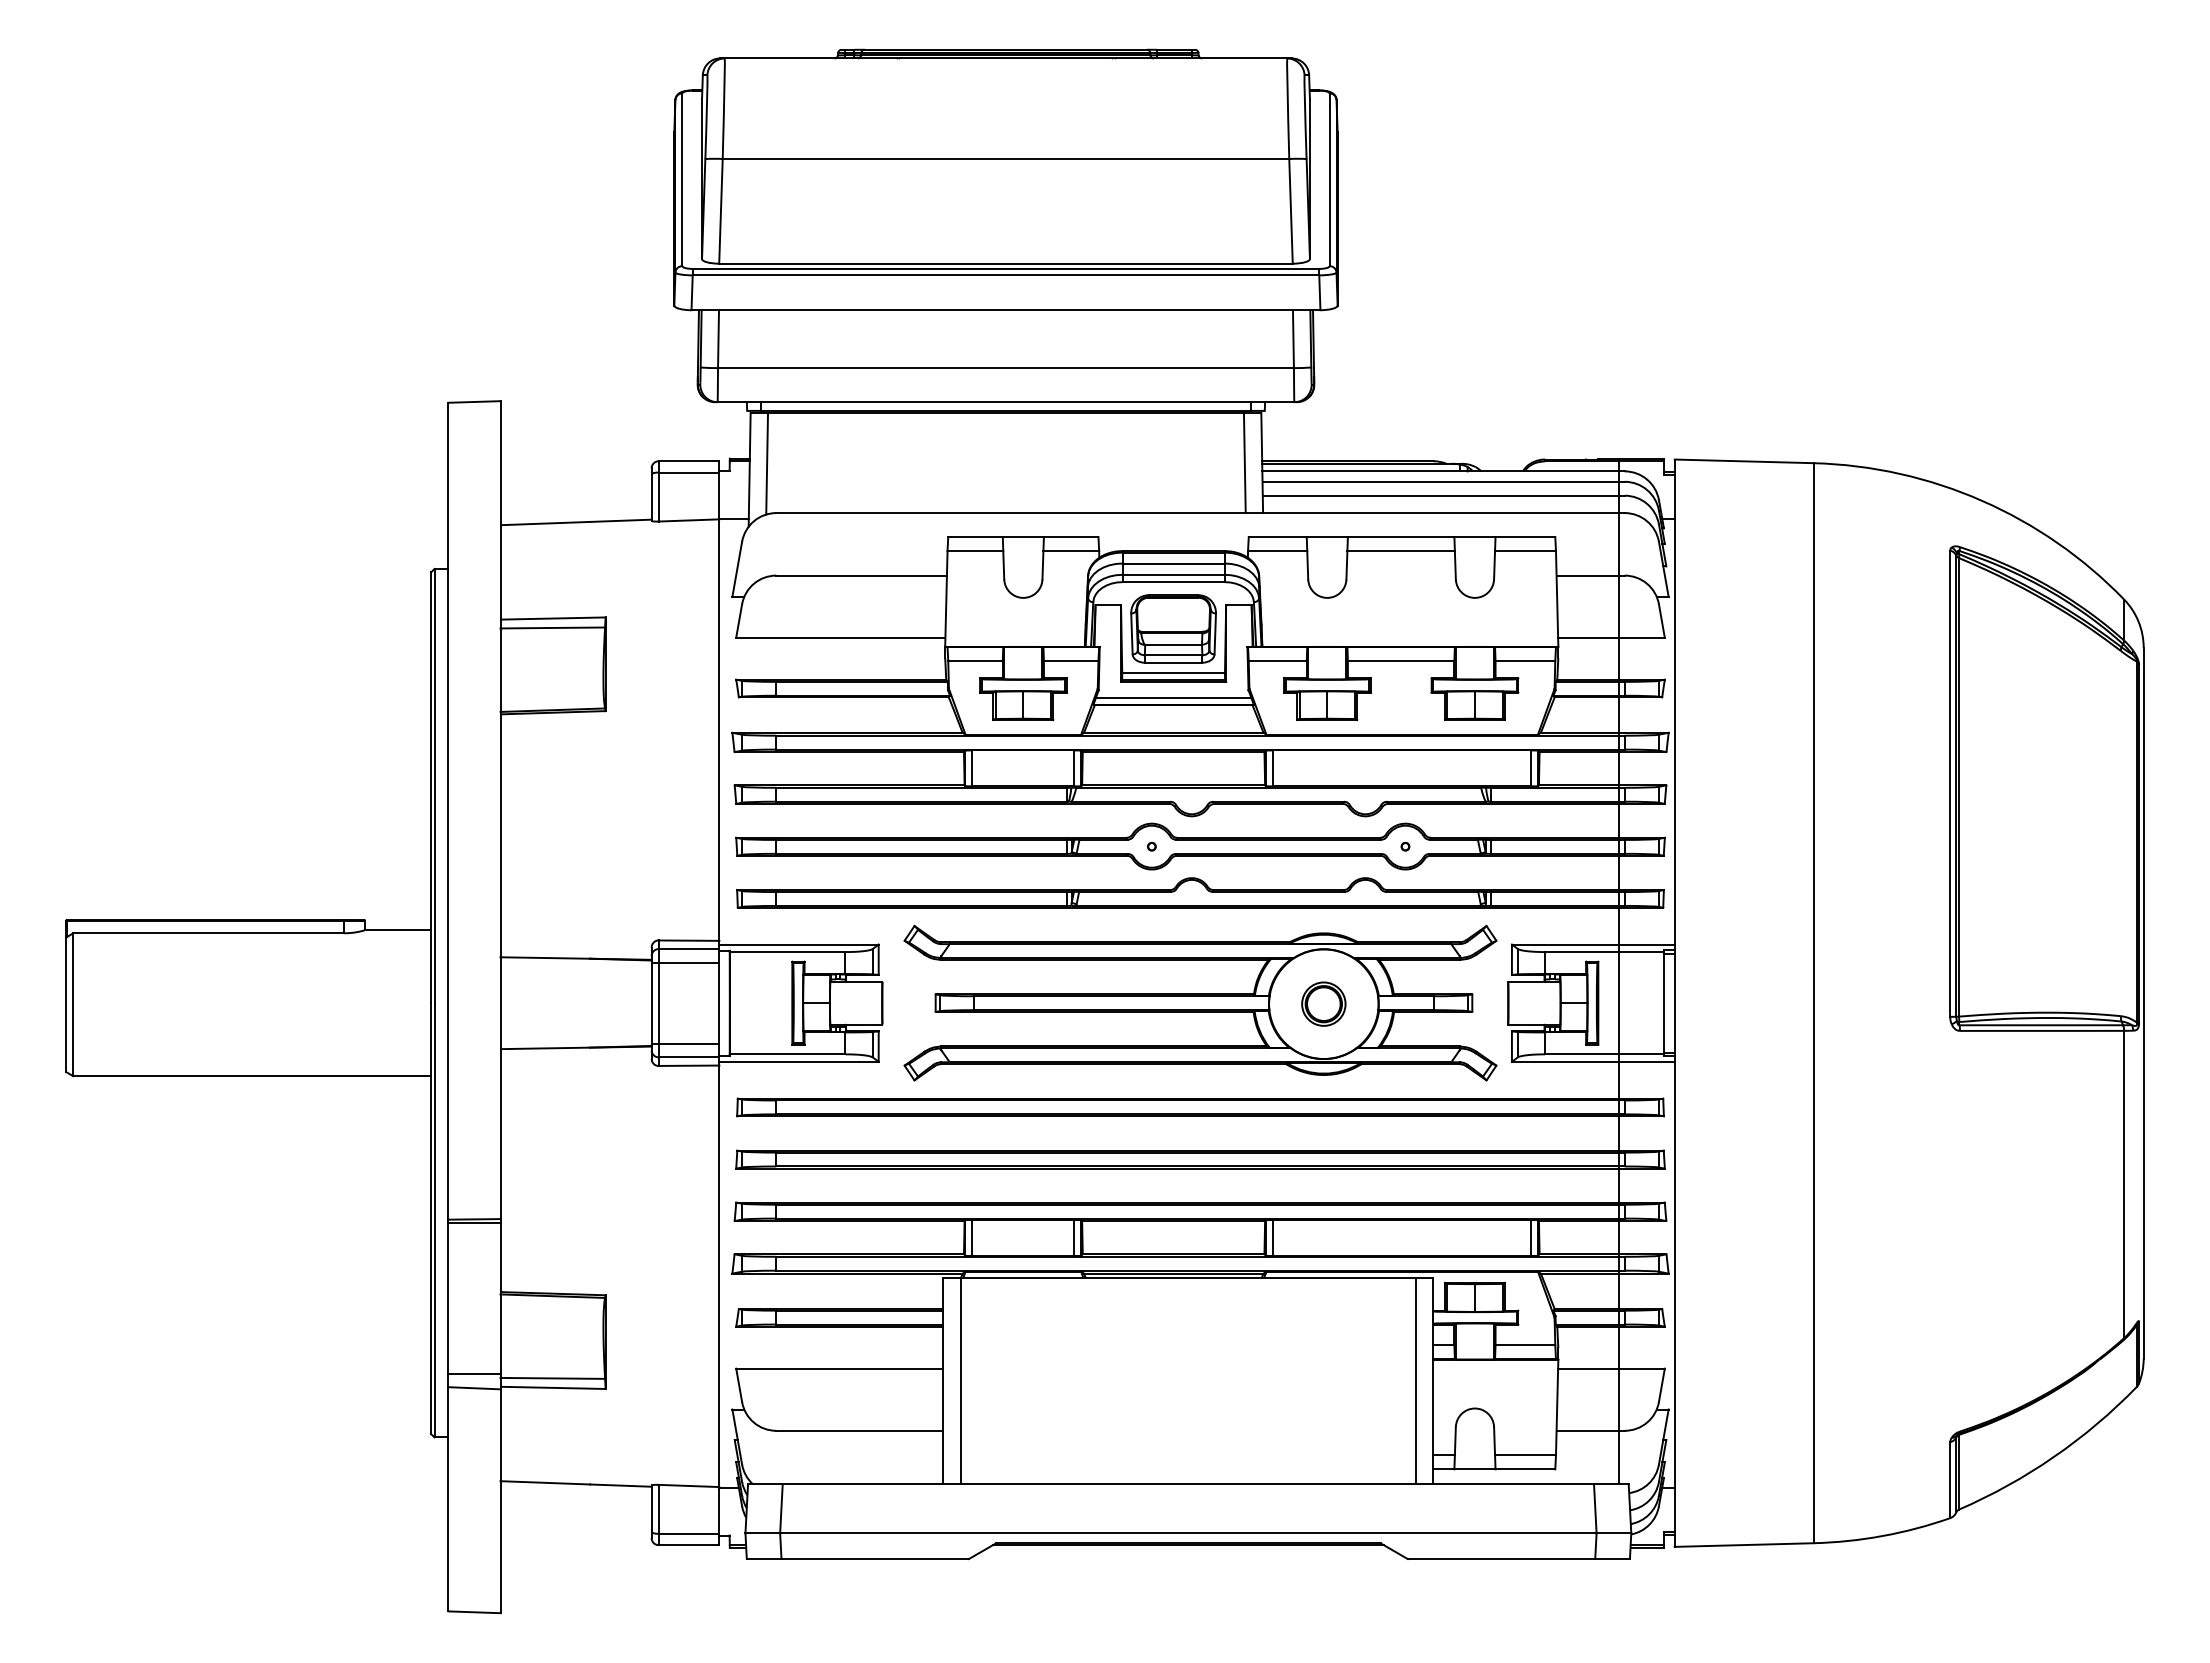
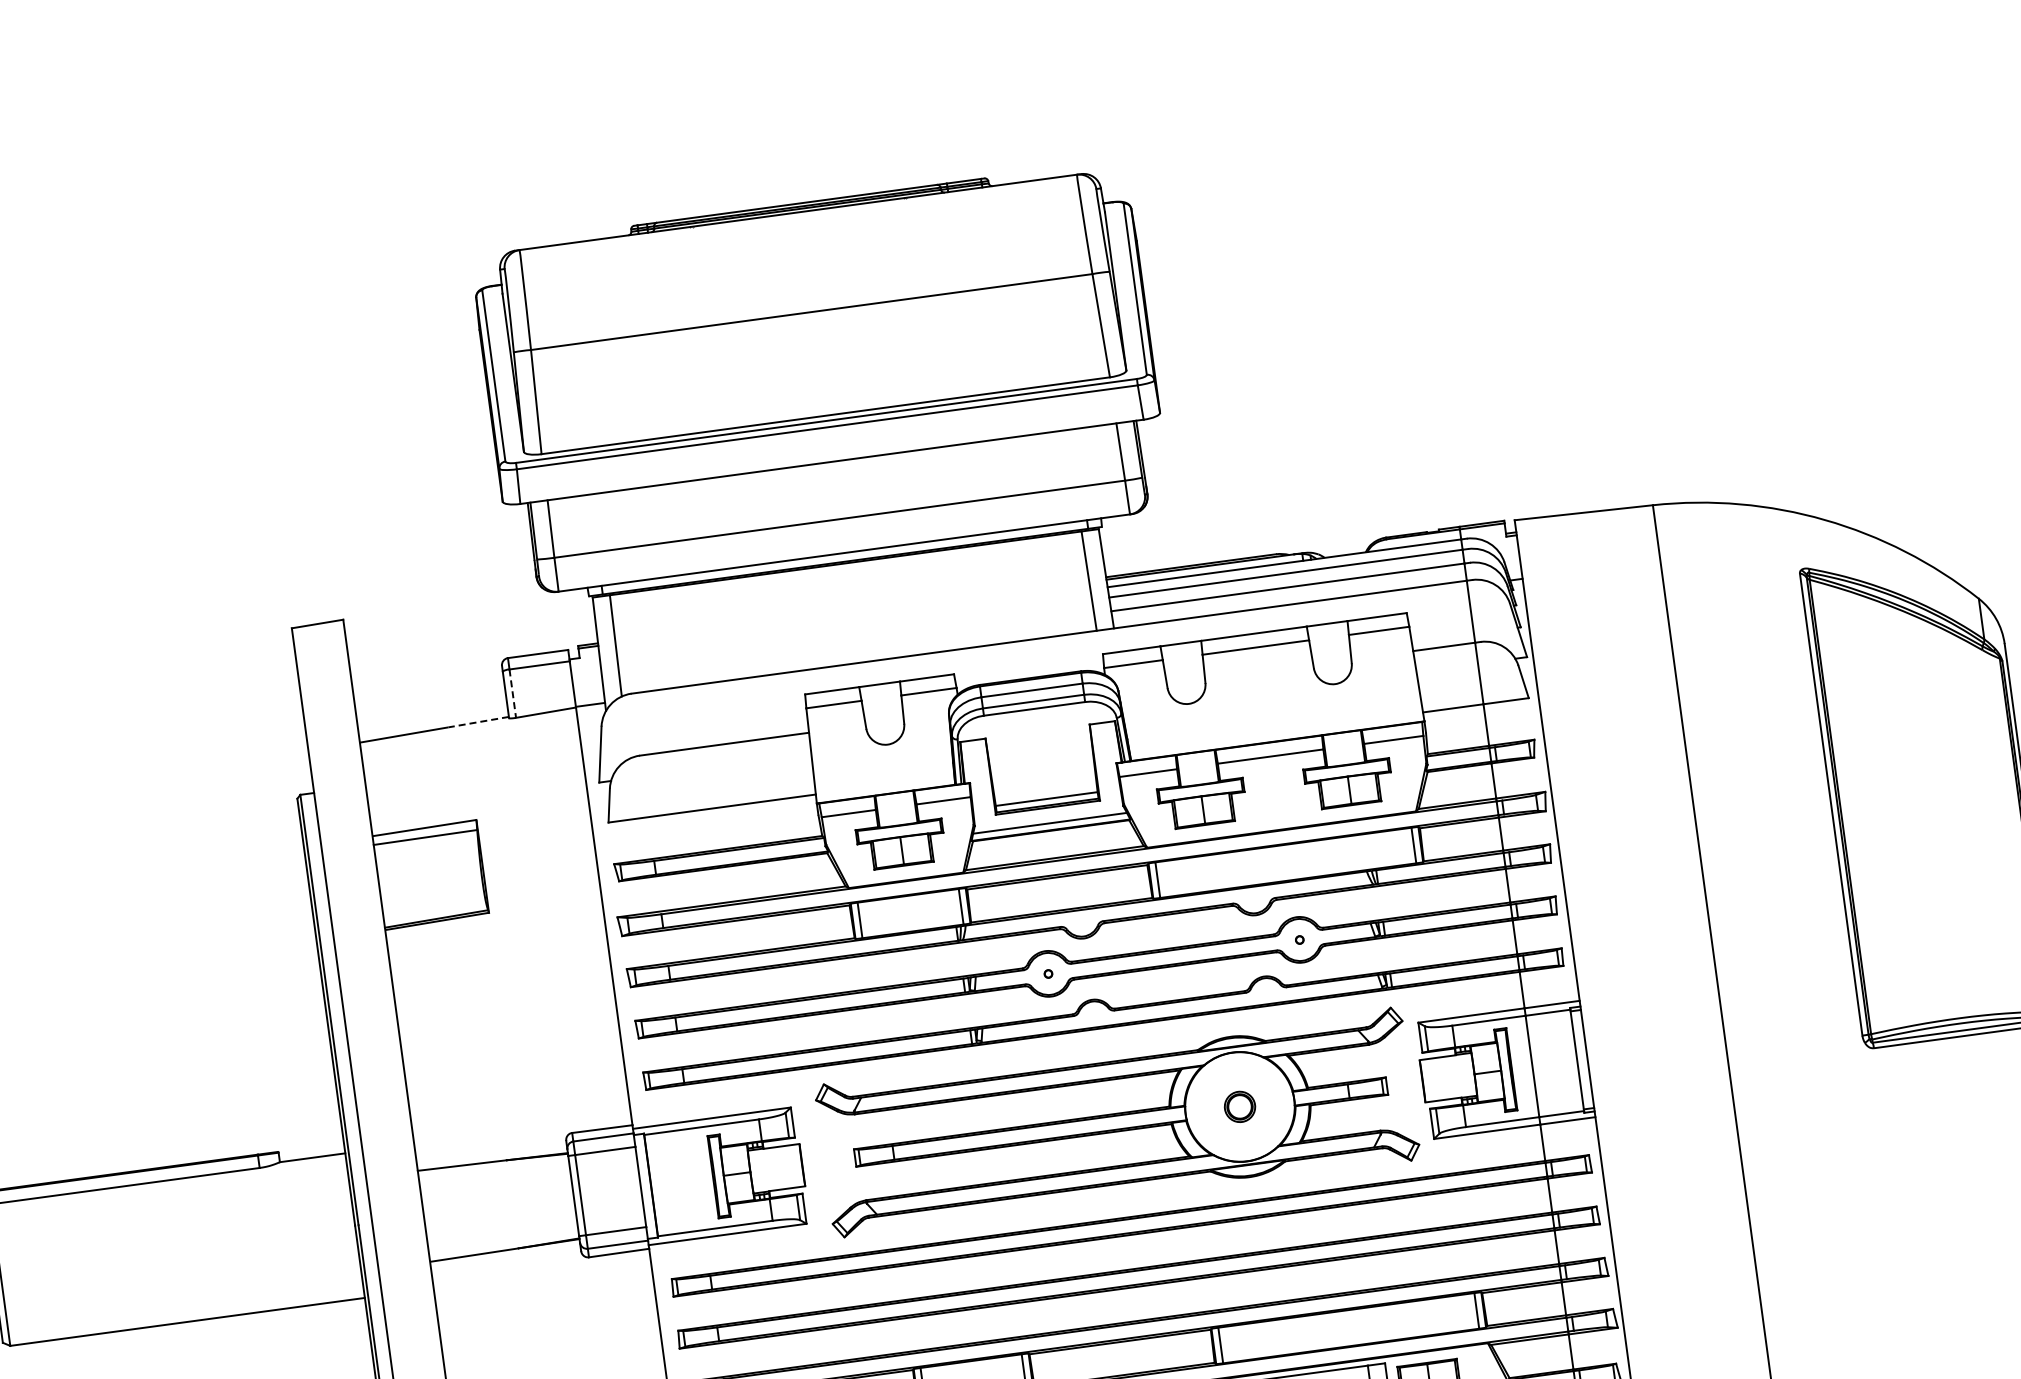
line: (658, 497) -> (512, 694), solid -> dashed
line: (620, 520) -> (478, 721), solid -> dashed
part: (1173, 628) -> (1040, 754), removed
part: (1323, 1003) -> (1239, 1106), size x0.7

